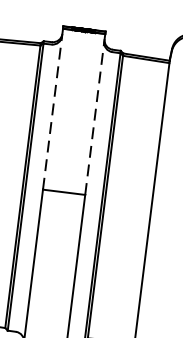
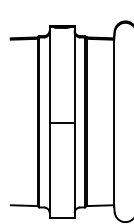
line: (52, 109) -> (49, 75), dashed -> solid
line: (94, 115) -> (74, 75), dashed -> solid

